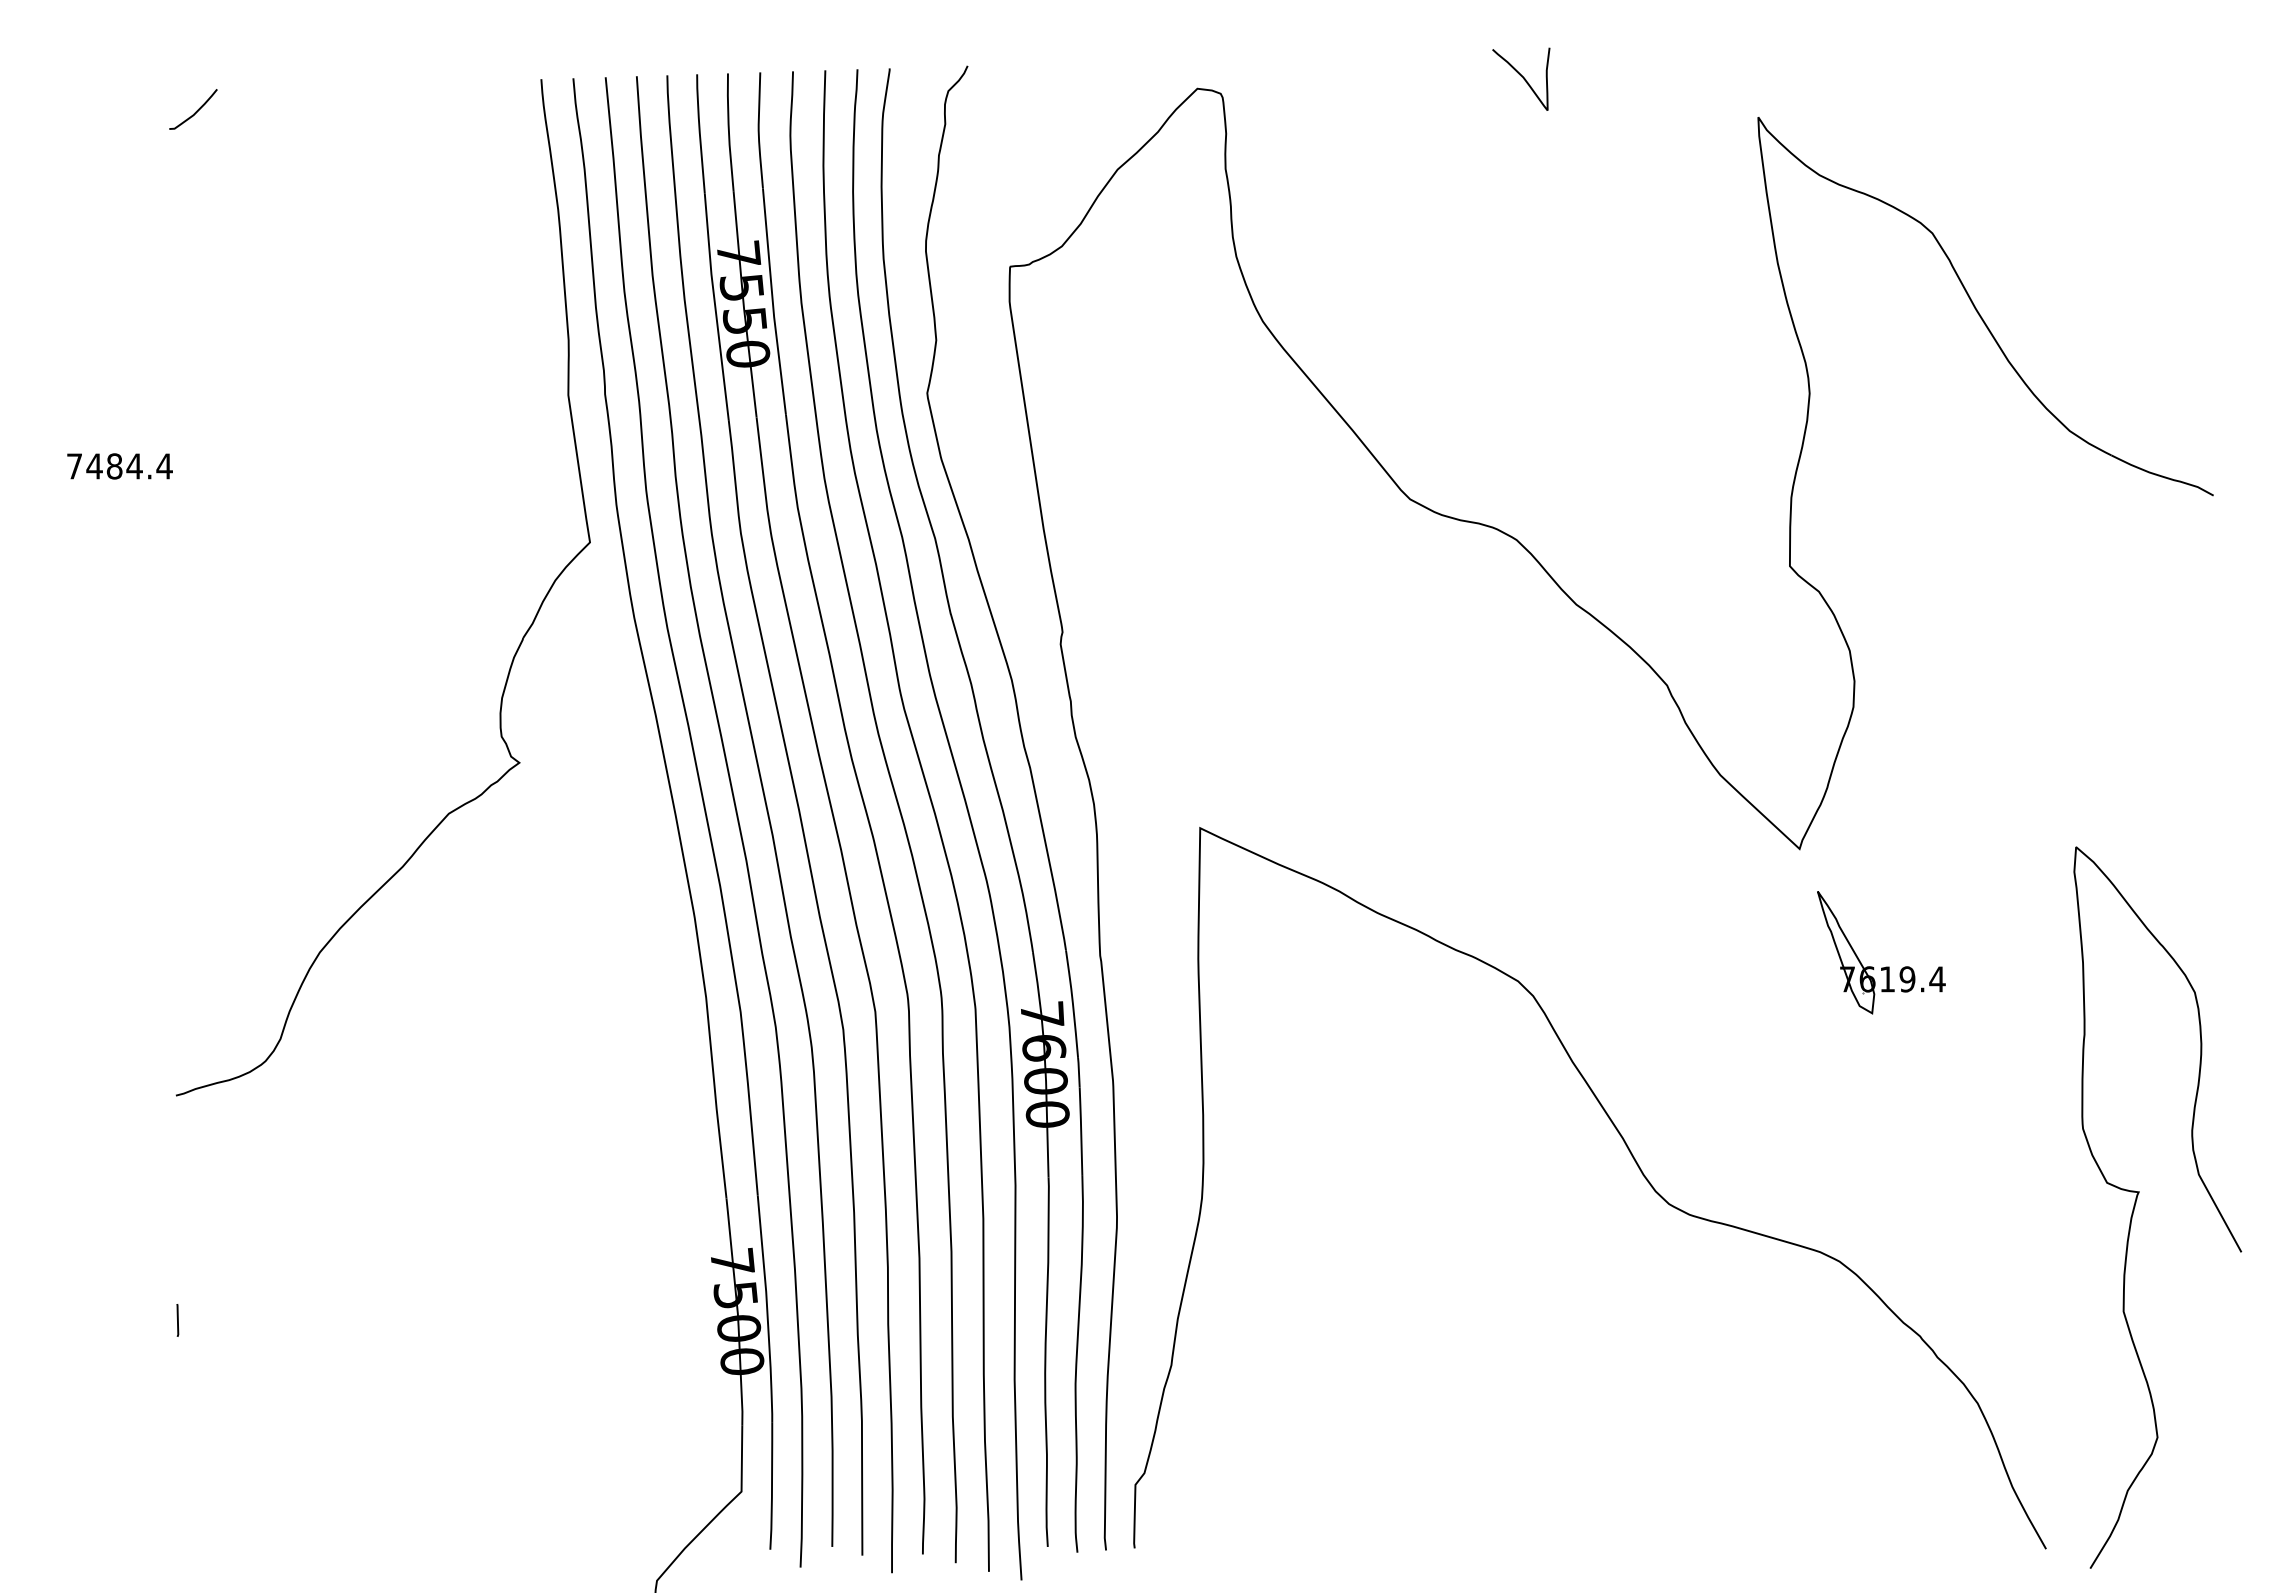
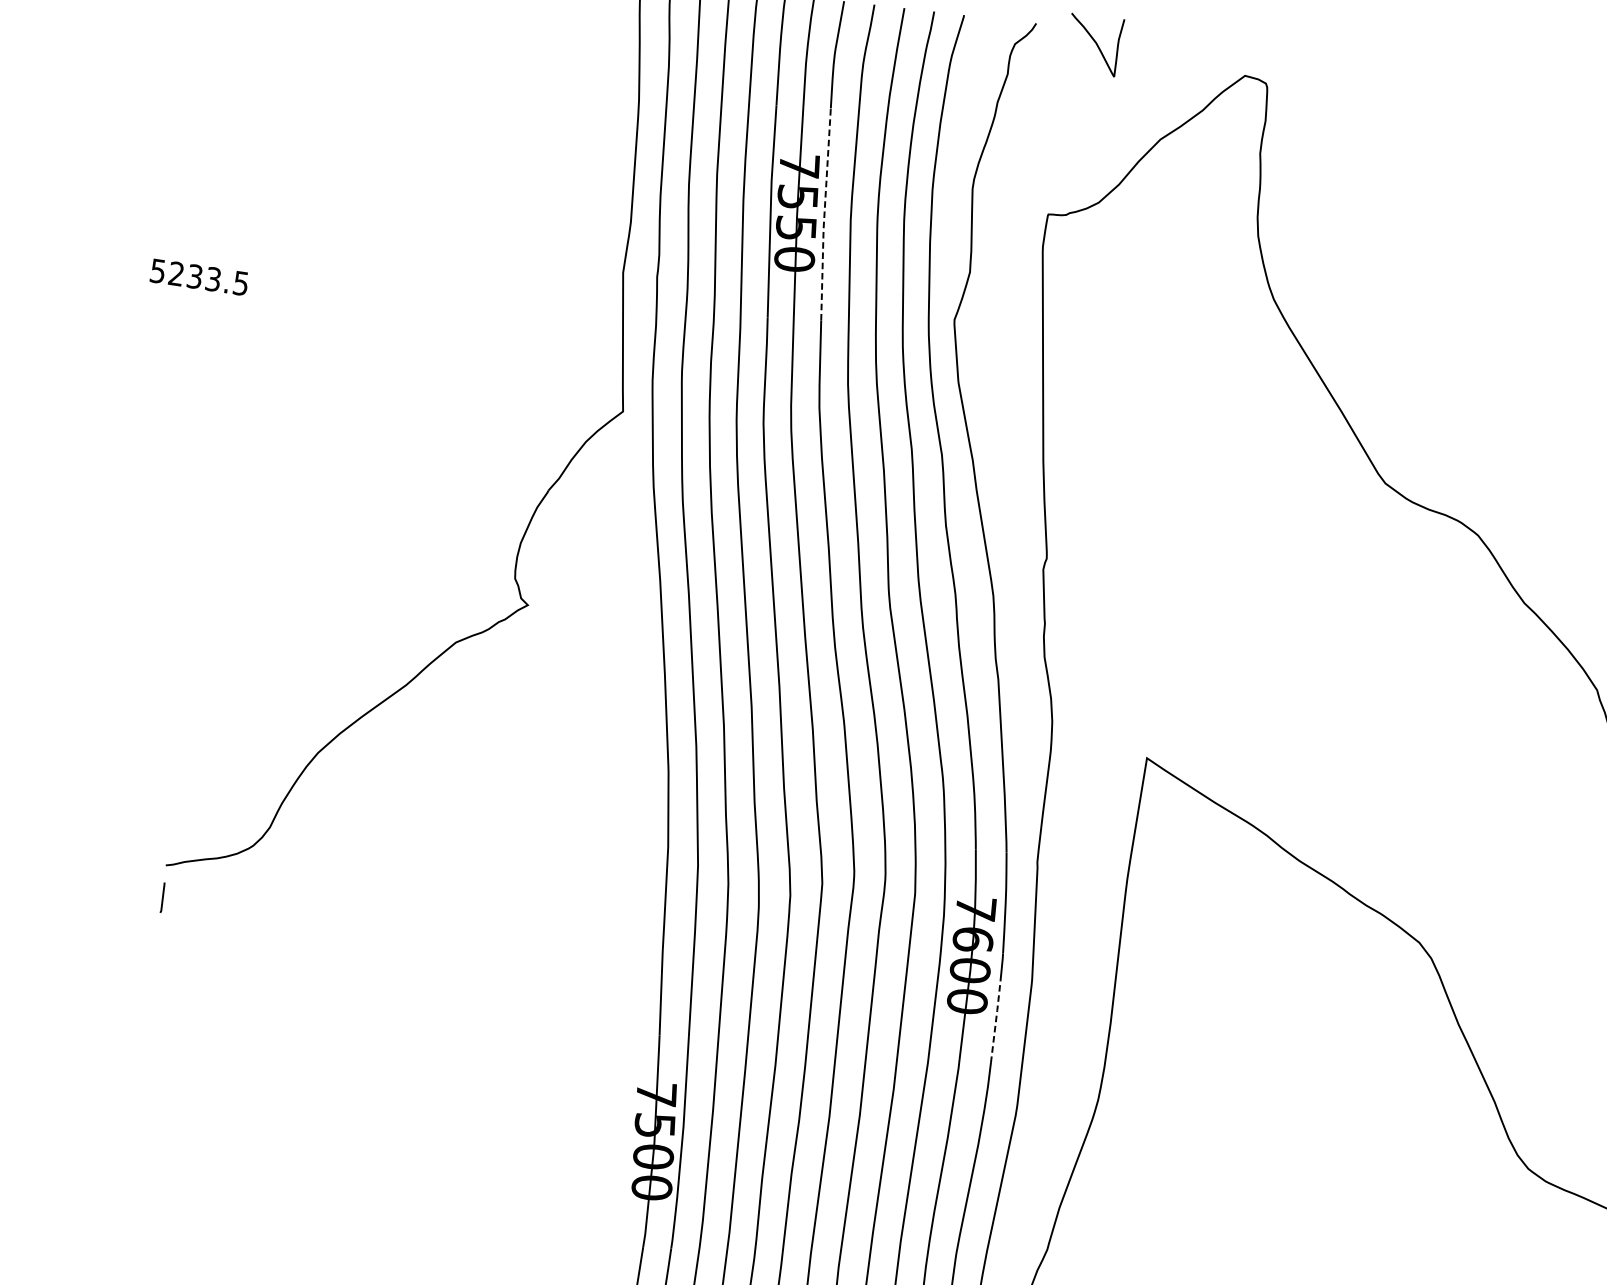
curve: (1522, 77) -> (1095, 43), moved
line: (772, 302) -> (824, 215), solid -> dashed
text: (119, 466) -> (199, 277), 7484.4 -> 5233.5
line: (1081, 1130) -> (996, 1020), solid -> dashed
line: (177, 1320) -> (162, 897), moved

